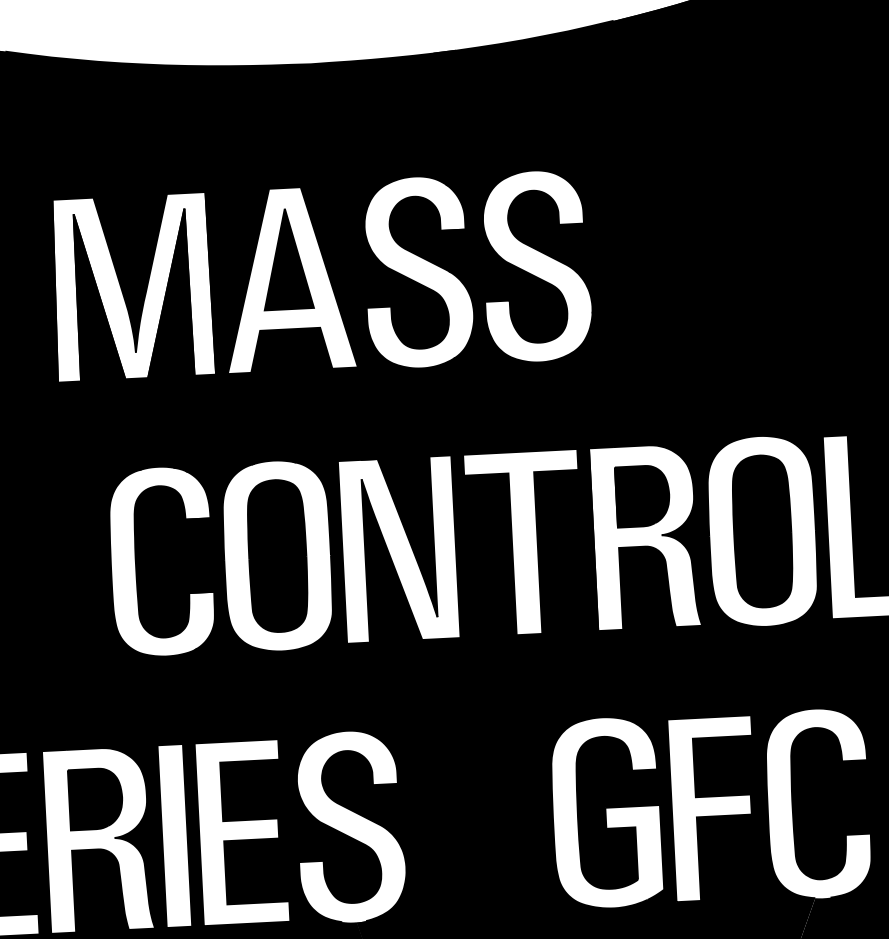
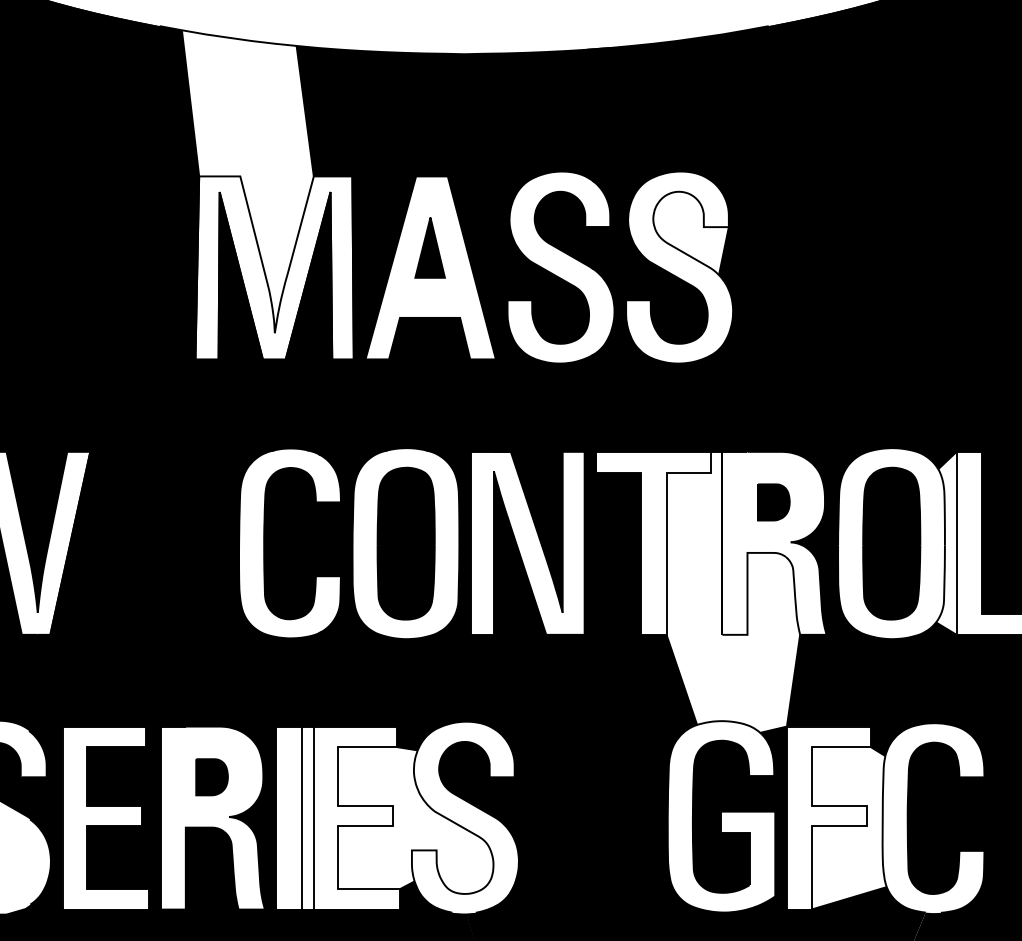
fill: (100, 202) -> (247, 181), removed
fill: (546, 231) -> (690, 233), removed
part: (286, 259) -> (429, 247), size x0.6
part: (642, 496) -> (773, 502), size x0.6
fill: (817, 527) -> (946, 542), removed
fill: (607, 587) -> (733, 591), removed
part: (95, 799) -> (211, 777), size x0.6
fill: (733, 818) -> (848, 828), removed
fill: (301, 832) -> (415, 820), removed
fill: (193, 834) -> (307, 817), removed

